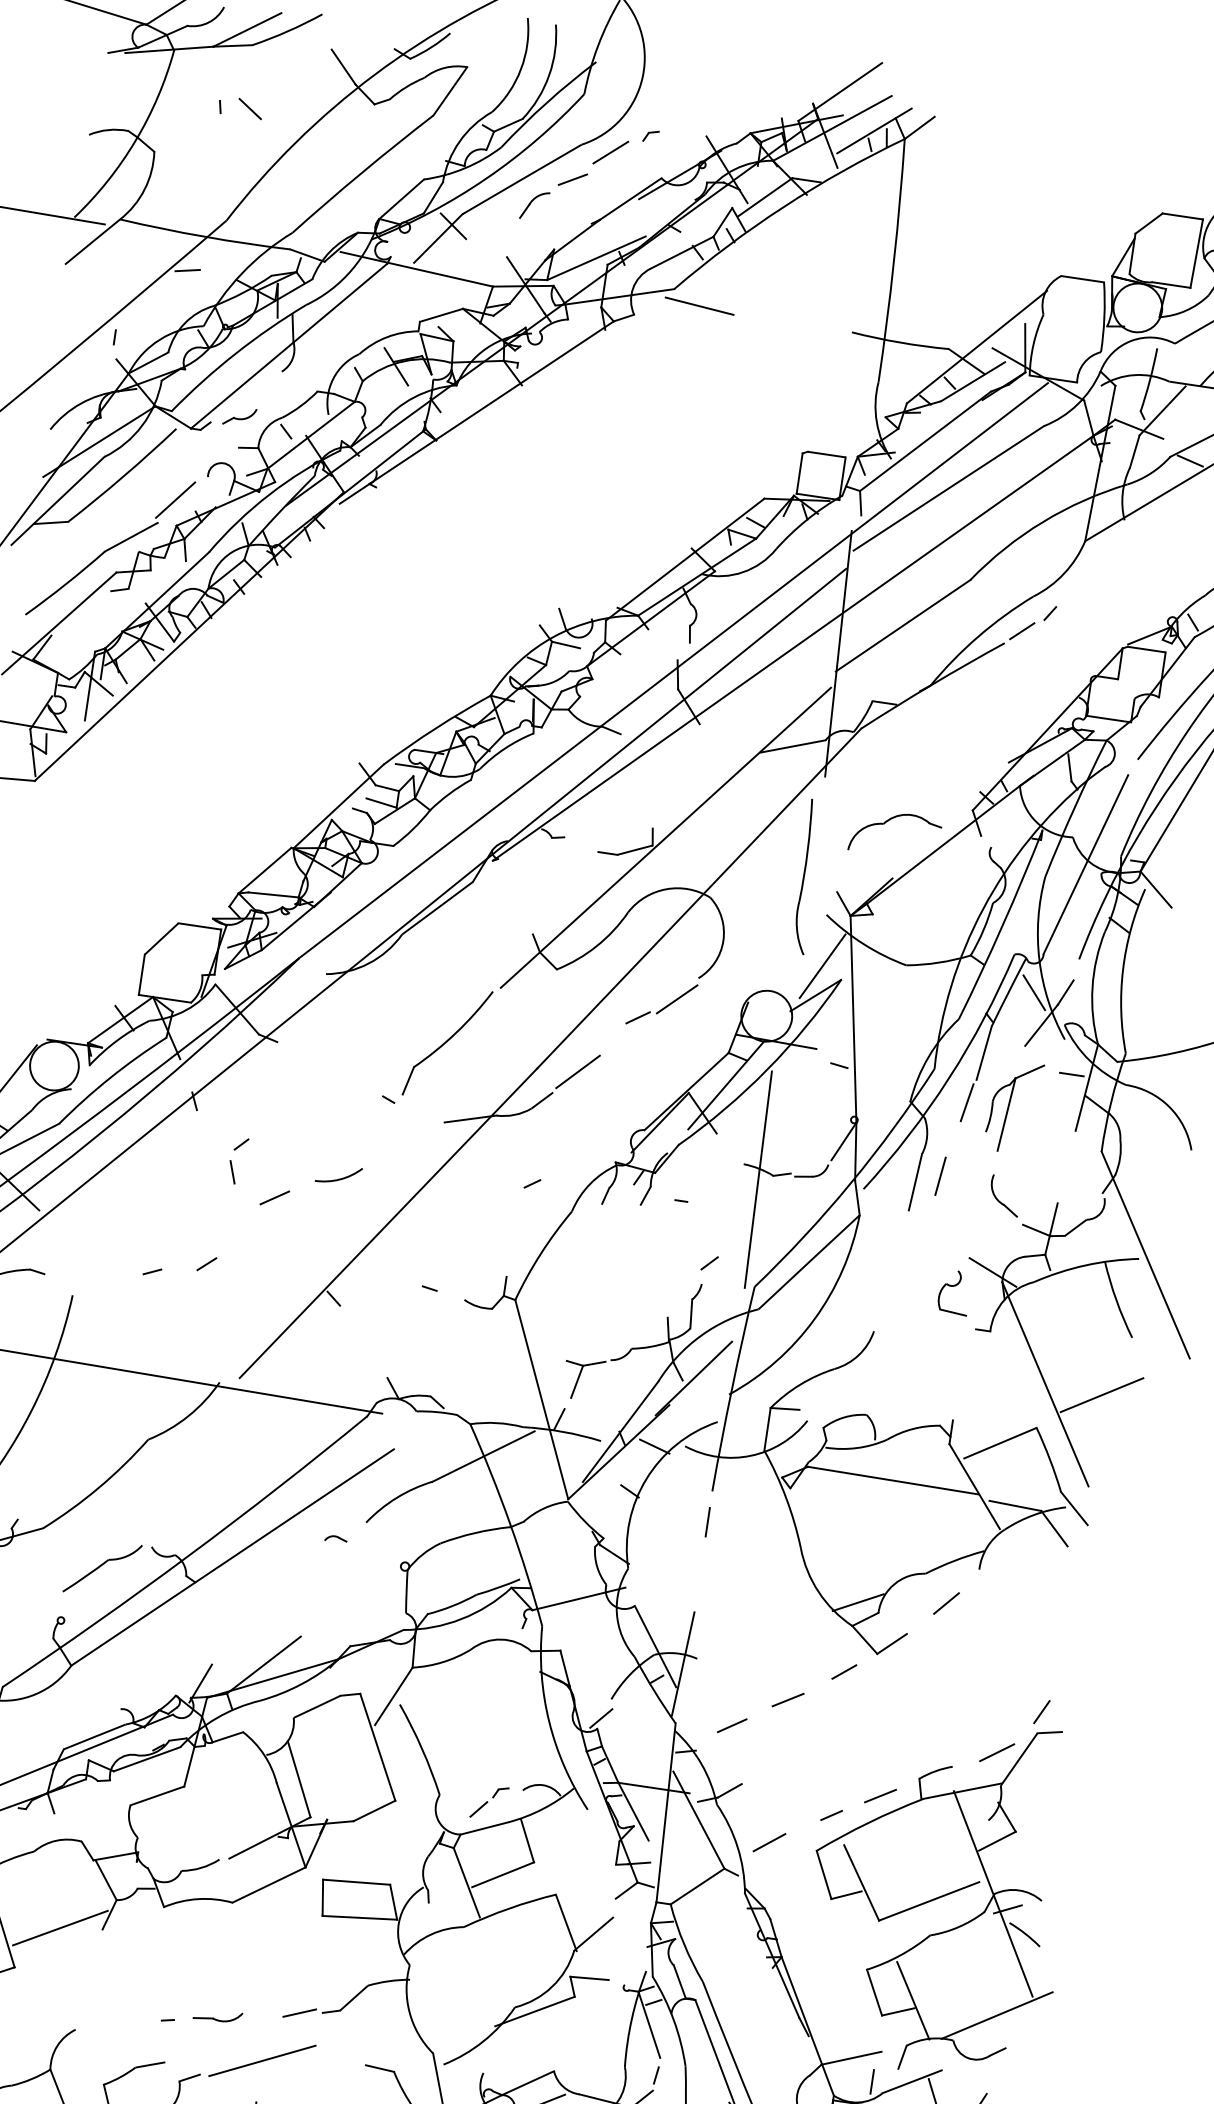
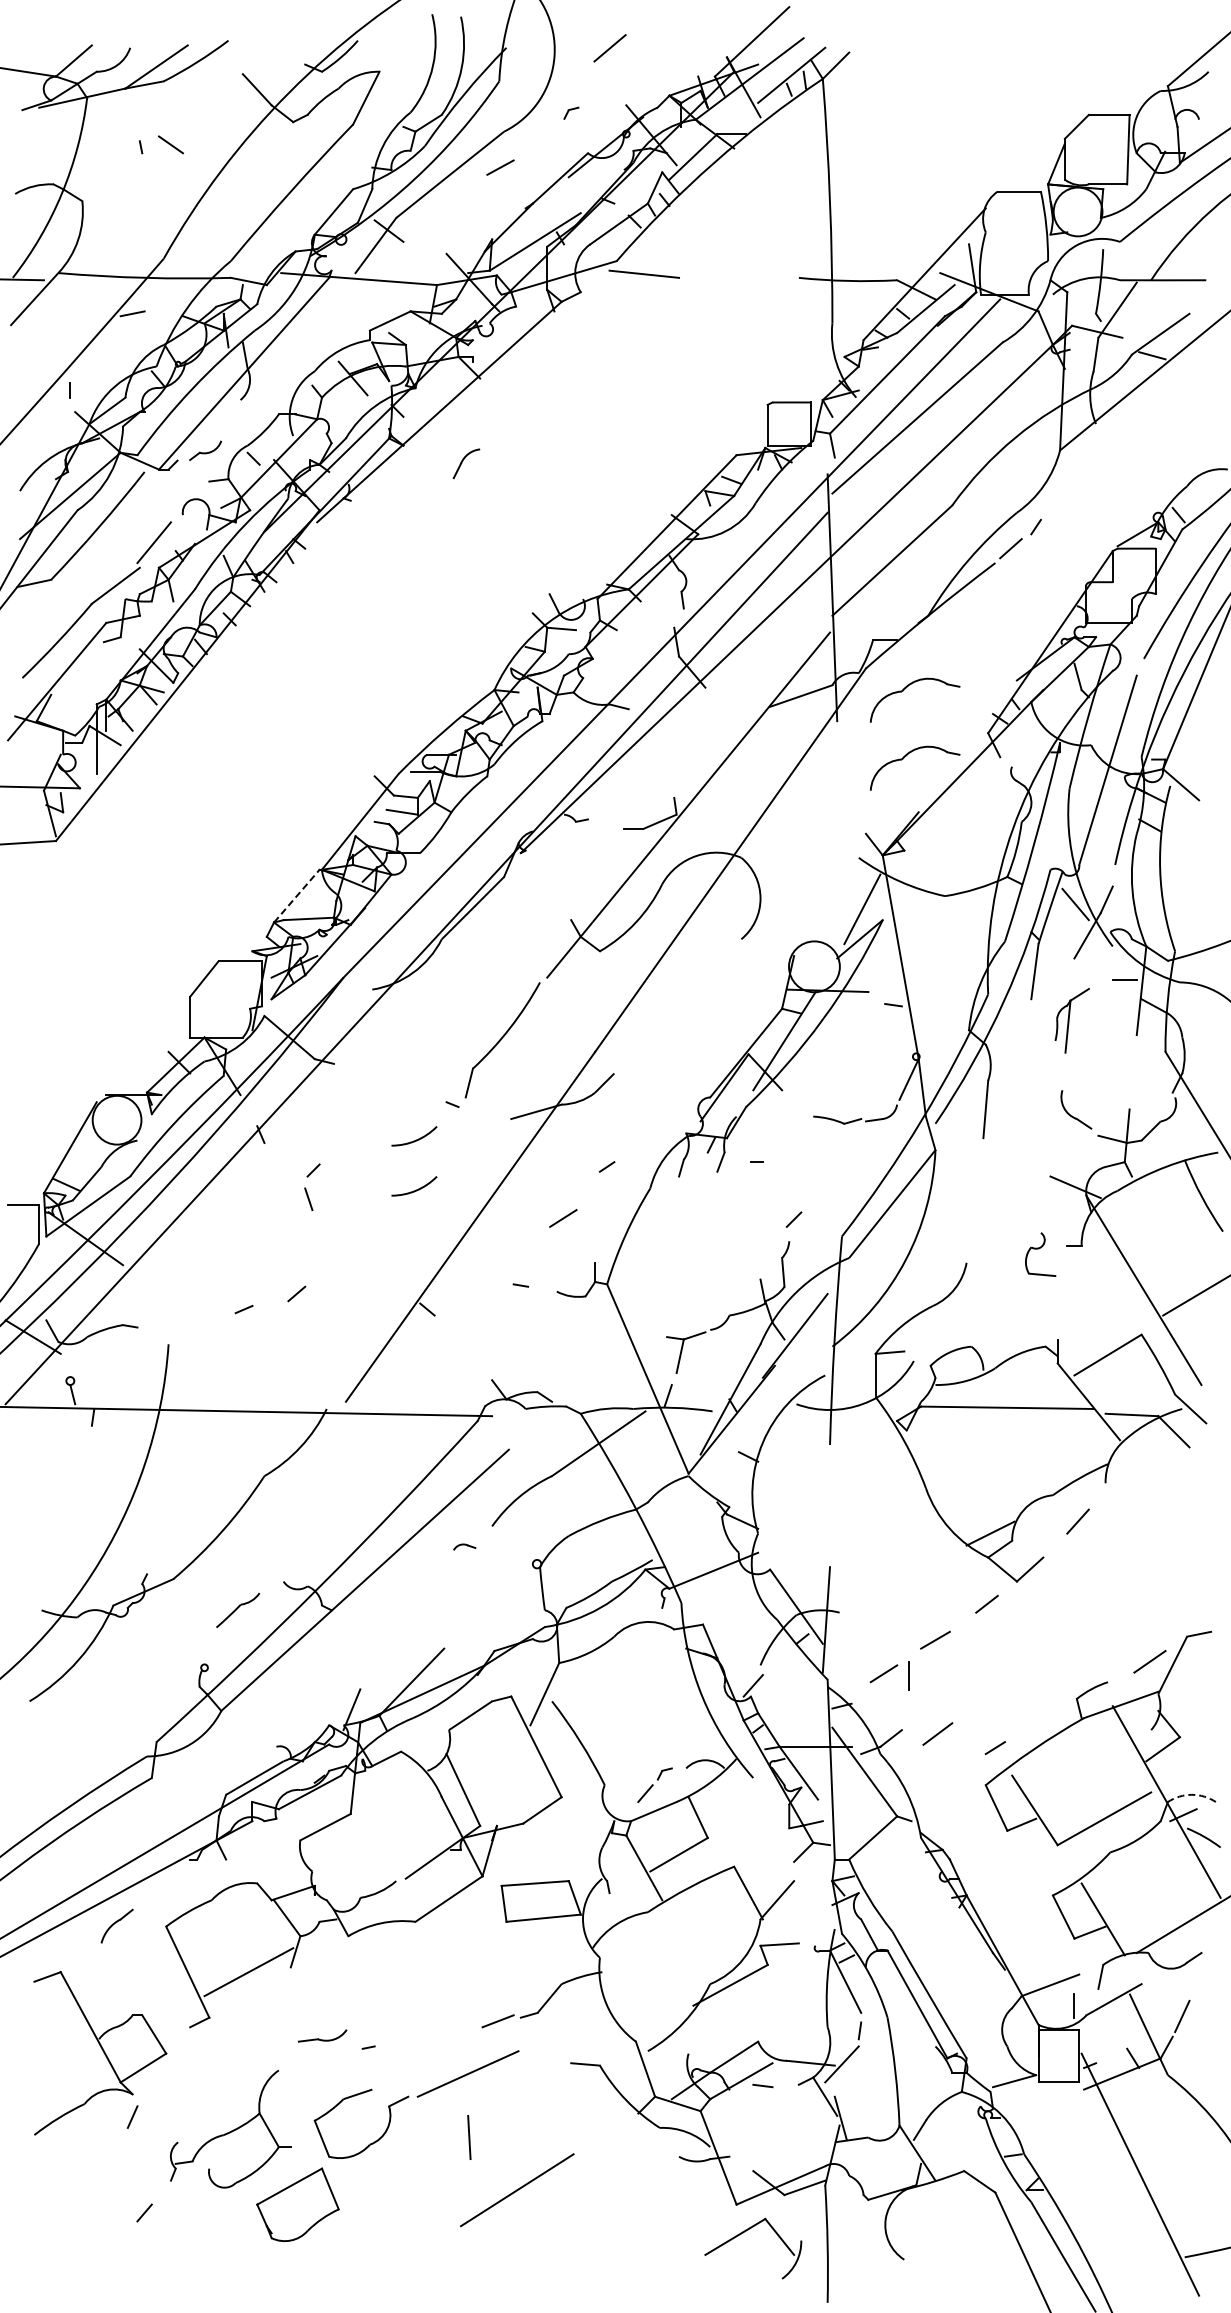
line: (610, 152) -> (609, 48), moved
part: (534, 205) -> (466, 463), moved
part: (897, 755) -> (905, 689), added
line: (264, 870) -> (296, 896), solid -> dashed
part: (807, 877) -> (834, 823), removed
line: (677, 999) -> (723, 963), removed
line: (638, 1018) -> (687, 987), removed
line: (577, 1071) -> (635, 1049), removed
line: (966, 1102) -> (1024, 1023), removed
part: (1014, 1106) -> (1072, 1020), size x0.7
arc: (346, 1128) -> (415, 1139), added
line: (940, 1175) -> (1009, 1099), removed
line: (757, 1179) -> (829, 1129), removed
line: (274, 1197) -> (563, 1218), moved
part: (954, 1292) -> (1040, 1254), moved
line: (654, 1446) -> (766, 1408), removed
line: (707, 1521) -> (908, 1675), moved
part: (101, 1568) -> (237, 1610), size x0.6
line: (1042, 1712) -> (1188, 1615), removed
line: (880, 1795) -> (1040, 1721), removed
line: (769, 1842) -> (937, 1733), moved
arc: (1018, 1890) -> (1191, 1794), solid -> dashed
part: (217, 2015) -> (322, 2035), moved

